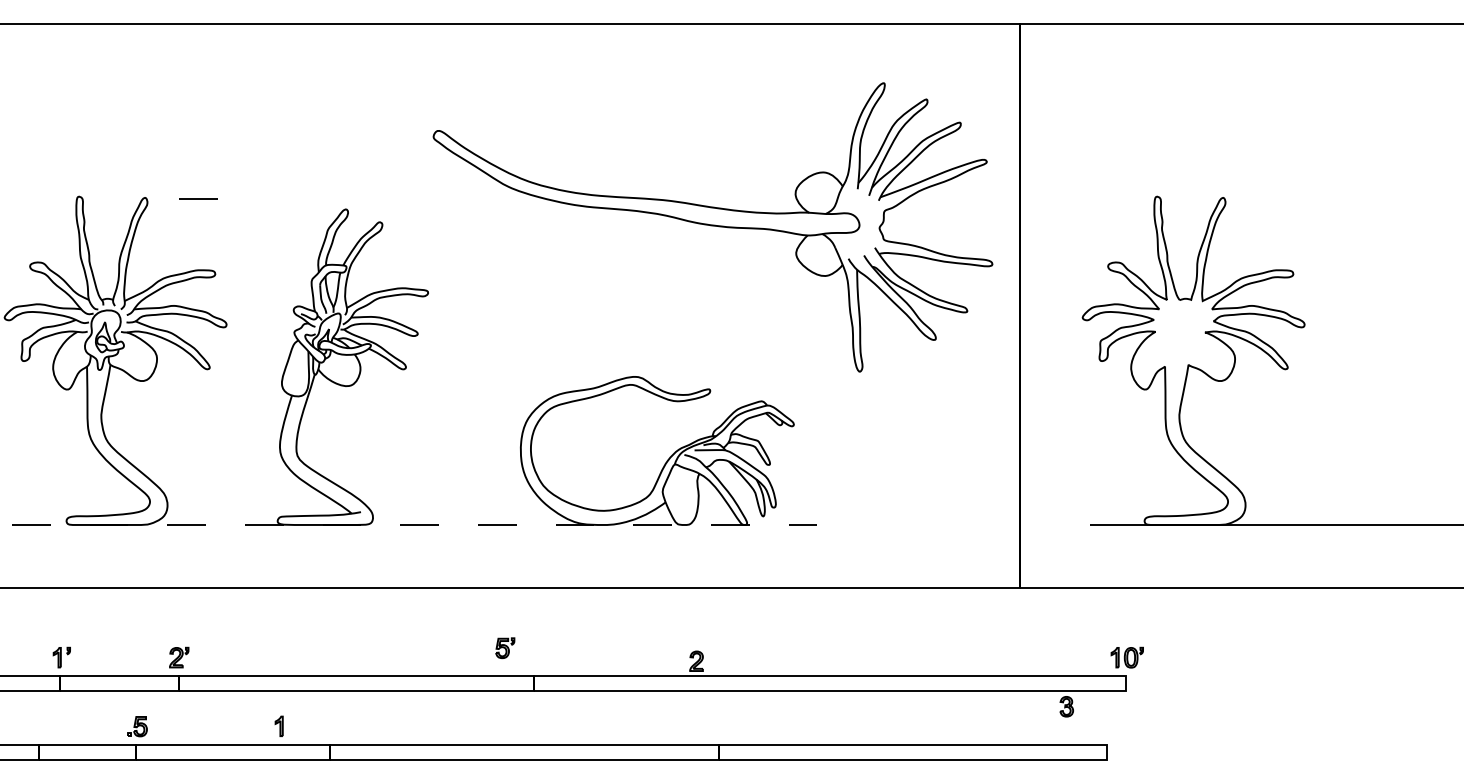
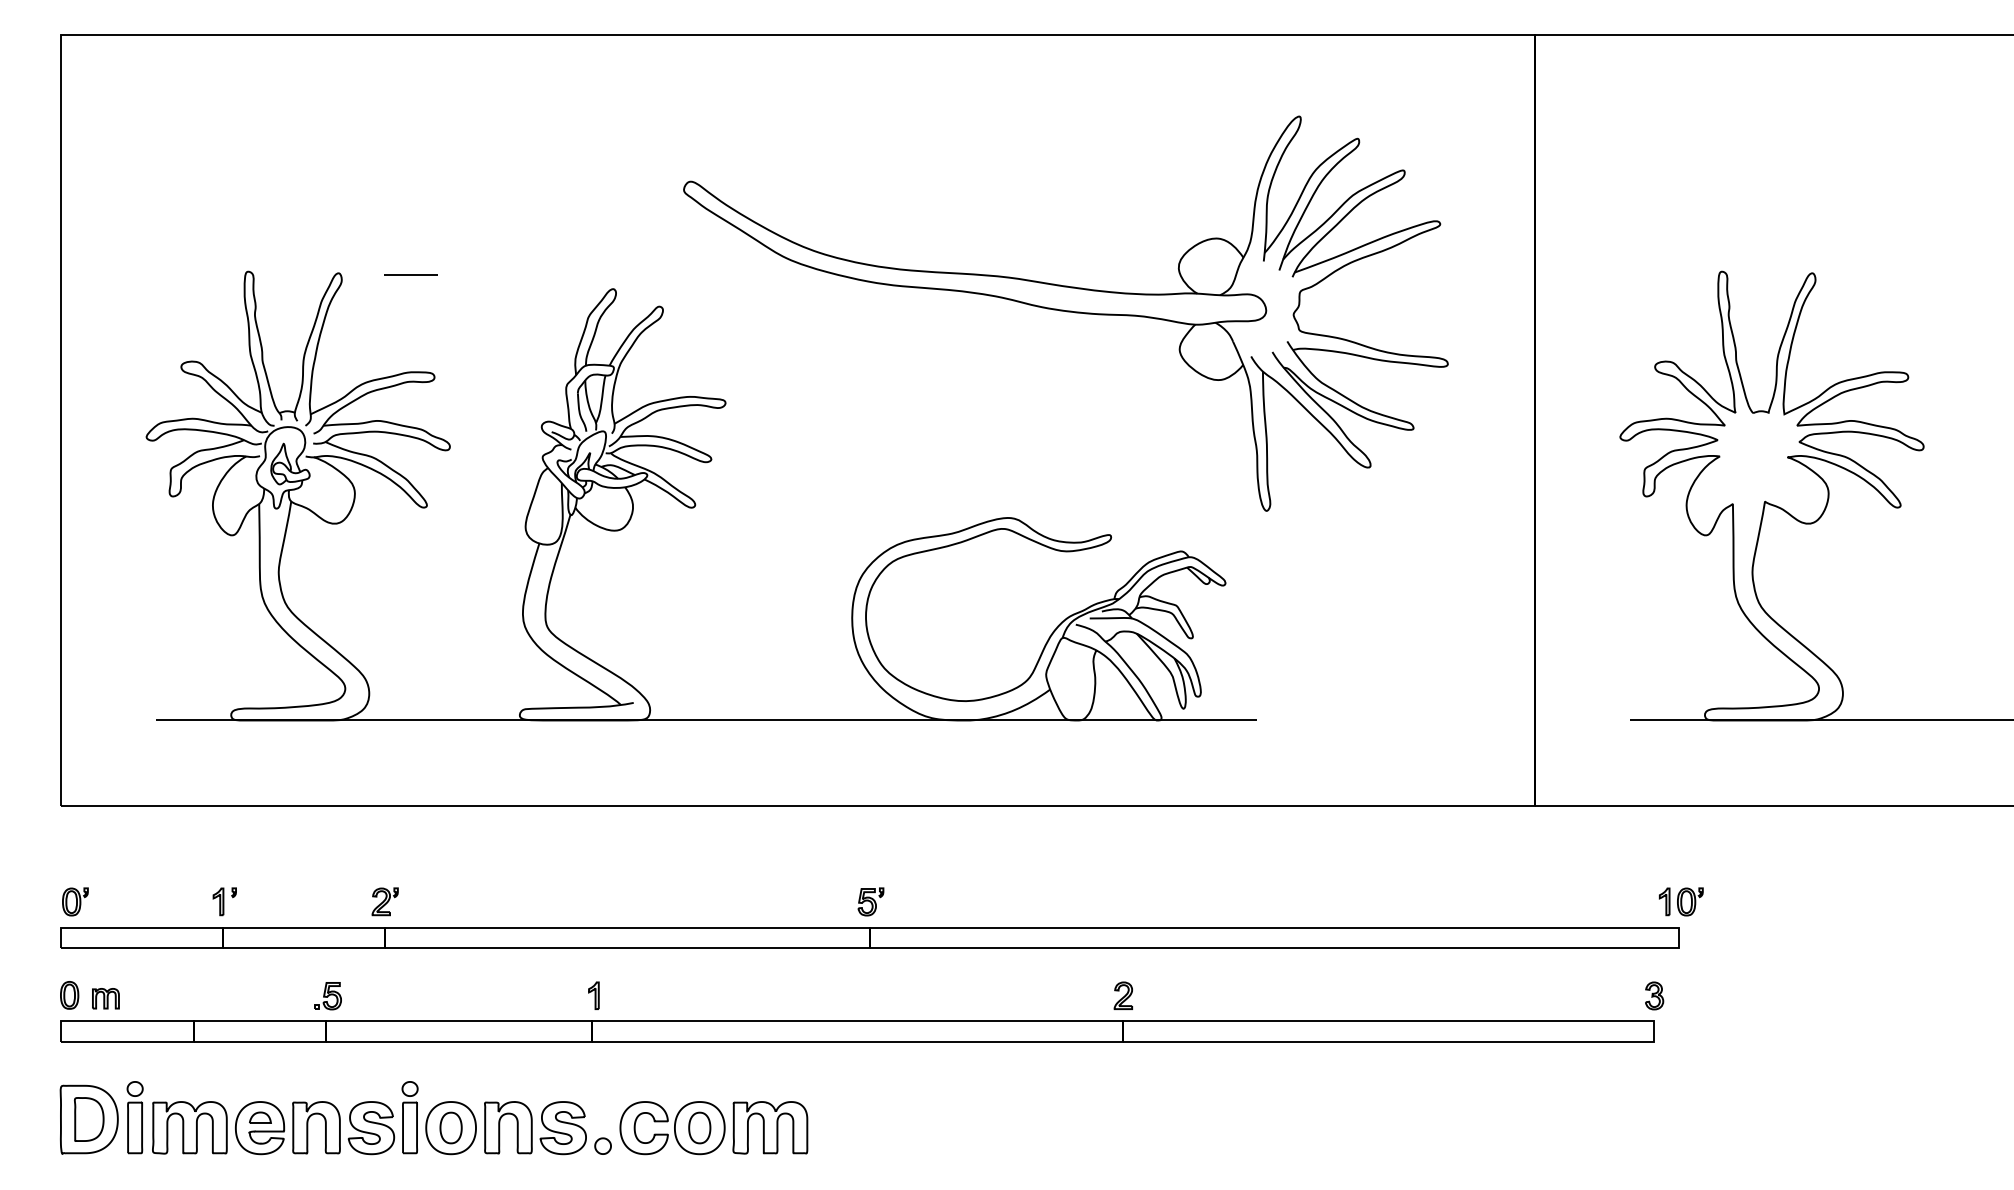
part: (712, 227) -> (1065, 313), moved
line: (414, 525) -> (707, 720), dashed -> solid
part: (504, 647) -> (870, 901), moved
part: (696, 661) -> (1123, 995), moved
part: (1066, 706) -> (1654, 995), moved
part: (278, 726) -> (593, 995), moved

